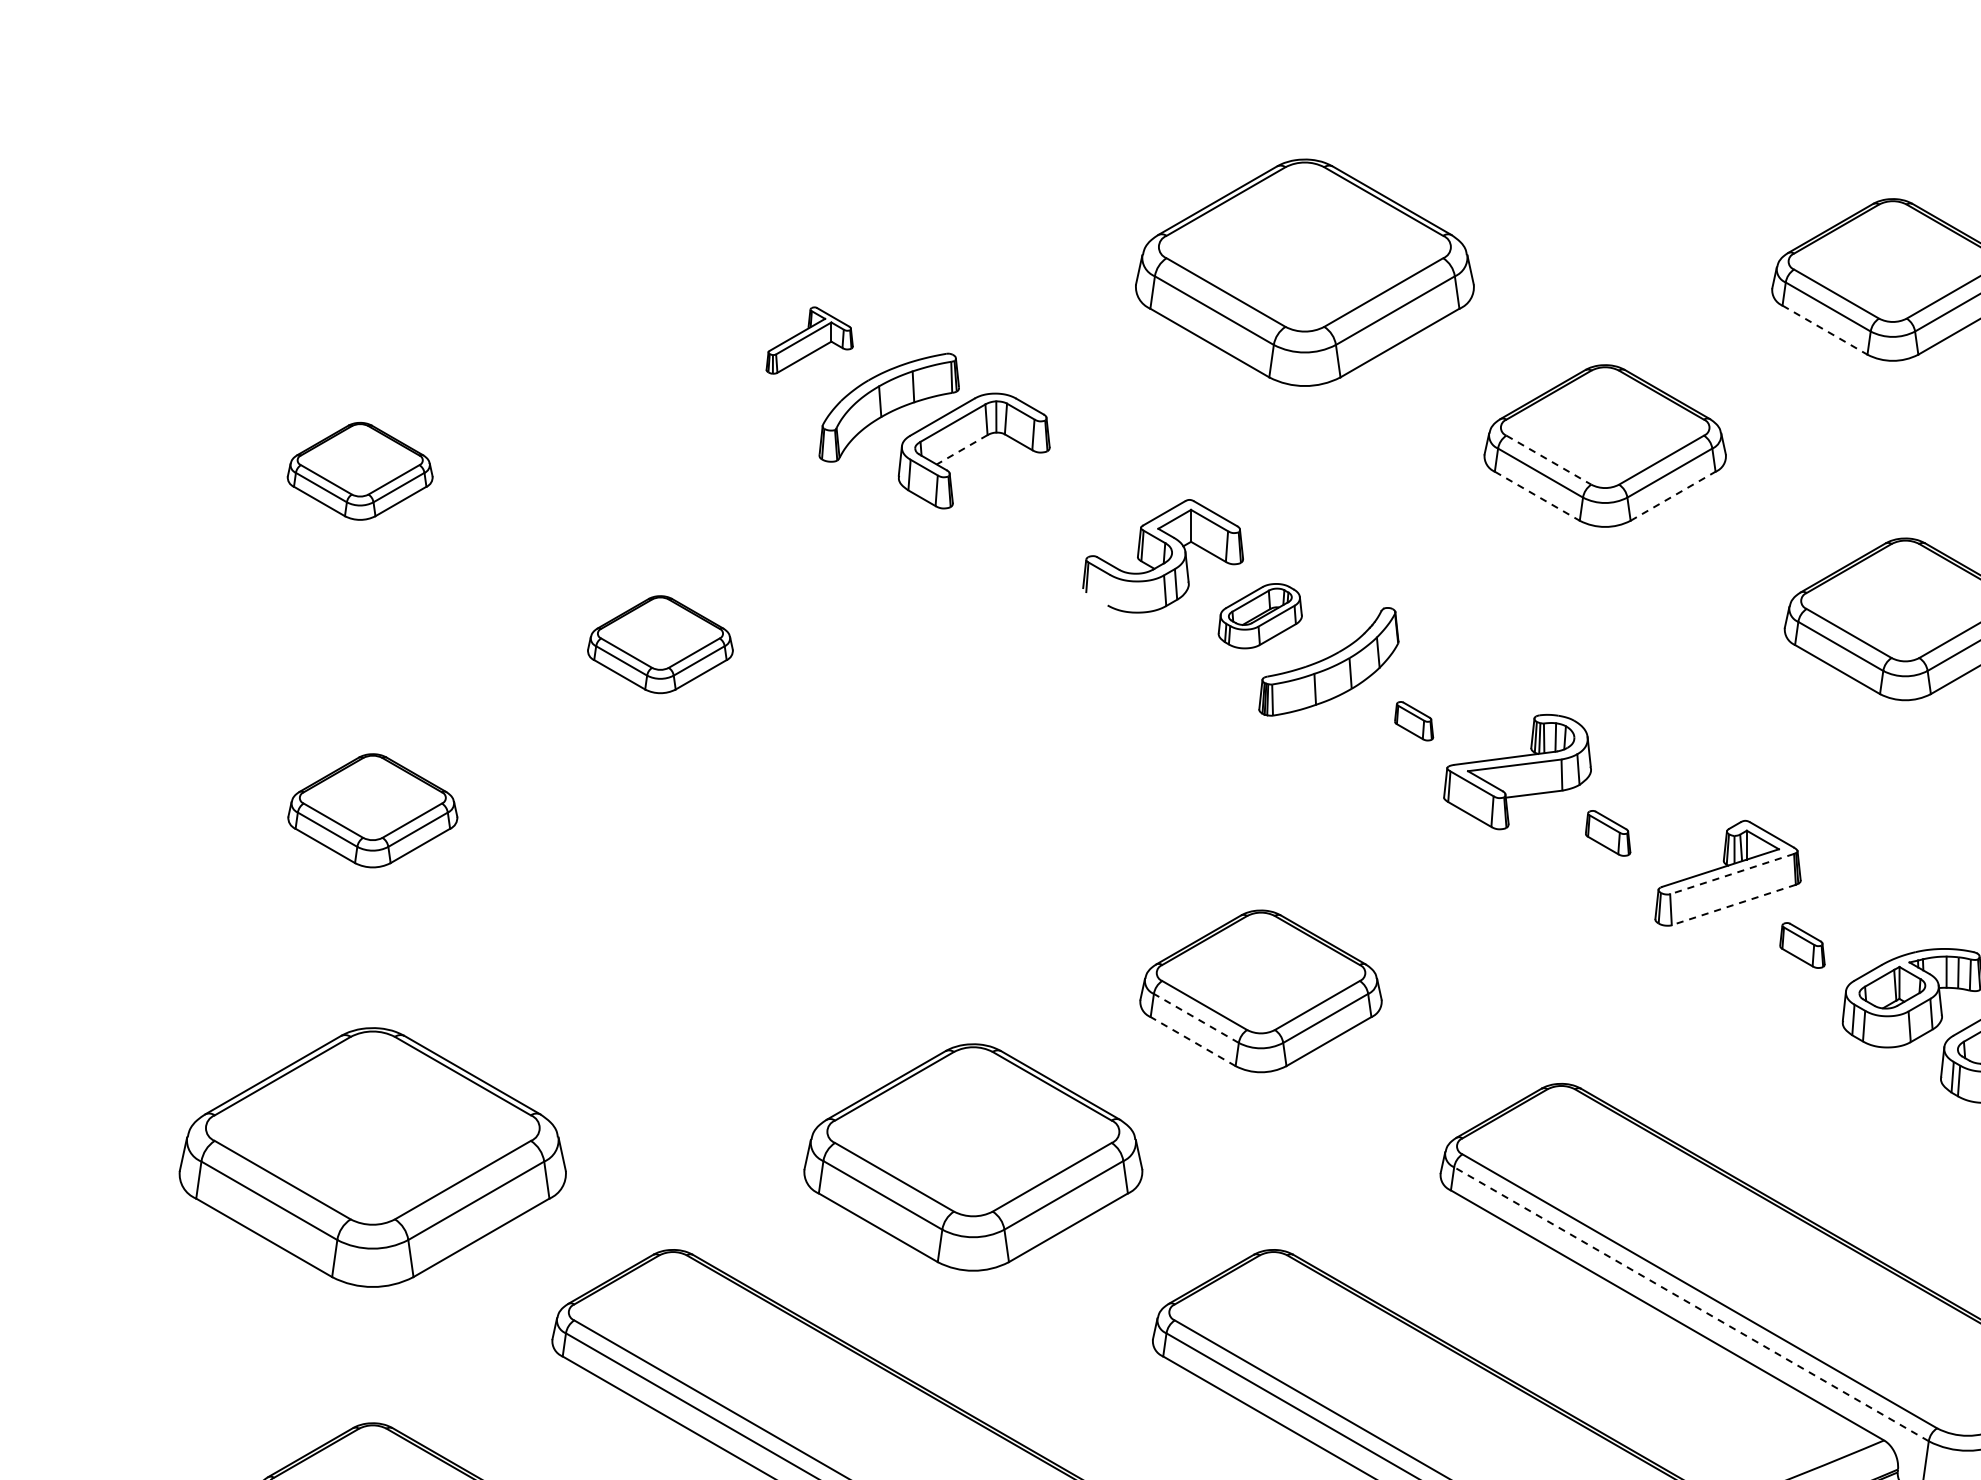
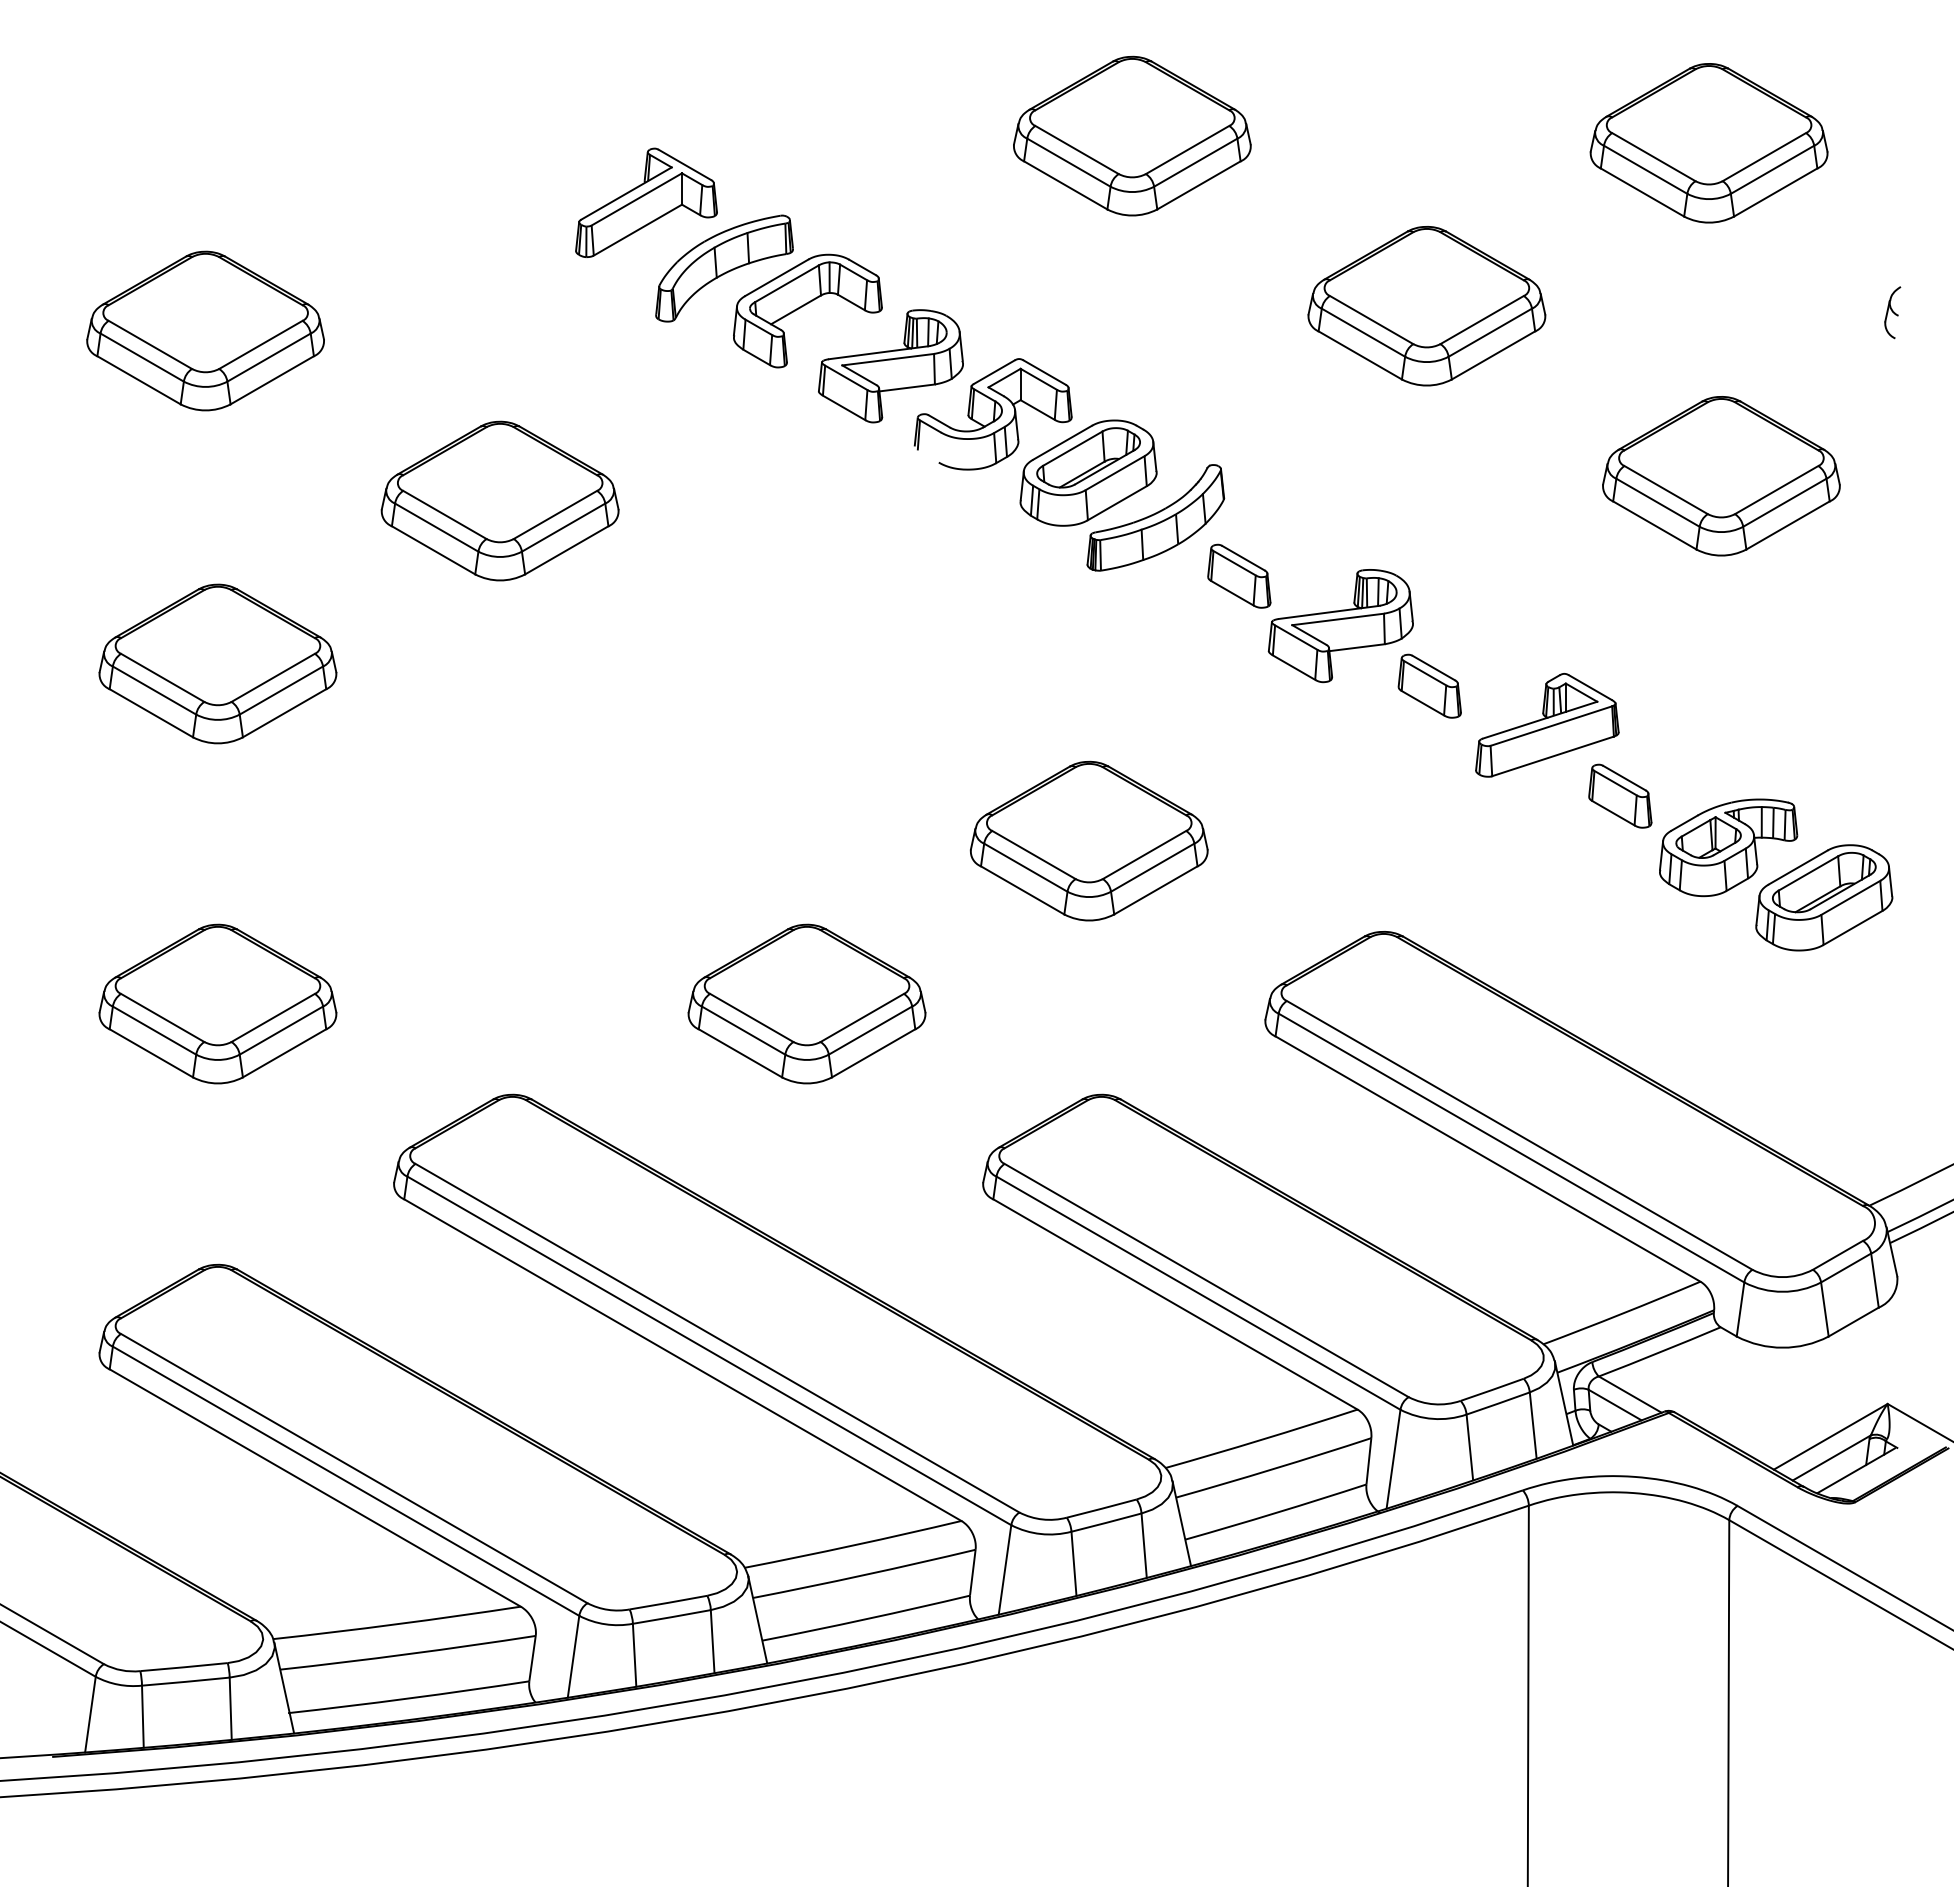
part: (1305, 272) -> (1132, 135), size x0.71
line: (1825, 330) -> (1642, 192), dashed -> solid
part: (809, 340) -> (646, 202), size x1.67
line: (962, 449) -> (796, 309), dashed -> solid
line: (1549, 460) -> (1372, 320), dashed -> solid
part: (360, 470) -> (205, 330), size x1.67
line: (1537, 496) -> (1360, 355), dashed -> solid
line: (1673, 496) -> (1493, 355), dashed -> solid
part: (1058, 507) -> (890, 366), added
part: (1260, 615) -> (1088, 472), size x1.67
part: (659, 644) -> (499, 500), size x1.67
part: (1414, 720) -> (1239, 575), size x1.67
part: (372, 810) -> (217, 663), size x1.43
part: (1607, 832) -> (1429, 685), size x1.43
line: (1732, 874) -> (1551, 726), dashed -> solid
line: (1734, 905) -> (1553, 756), dashed -> solid
part: (1802, 944) -> (1620, 795), size x1.43
line: (1196, 1018) -> (1025, 867), dashed -> solid
line: (1192, 1041) -> (1022, 890), dashed -> solid
part: (372, 1156) -> (217, 1003), size x0.62
part: (972, 1156) -> (806, 1003), size x0.71
line: (1691, 1304) -> (1511, 1148), dashed -> solid

